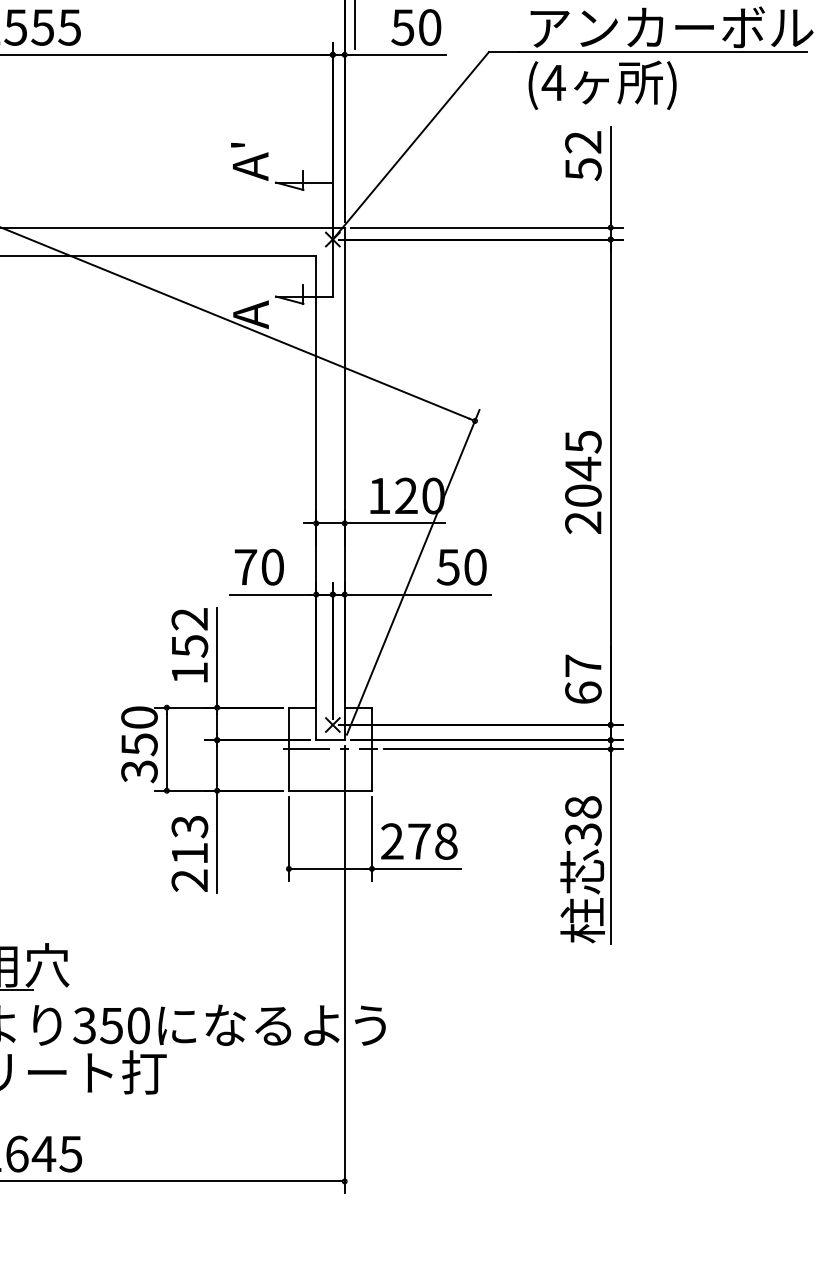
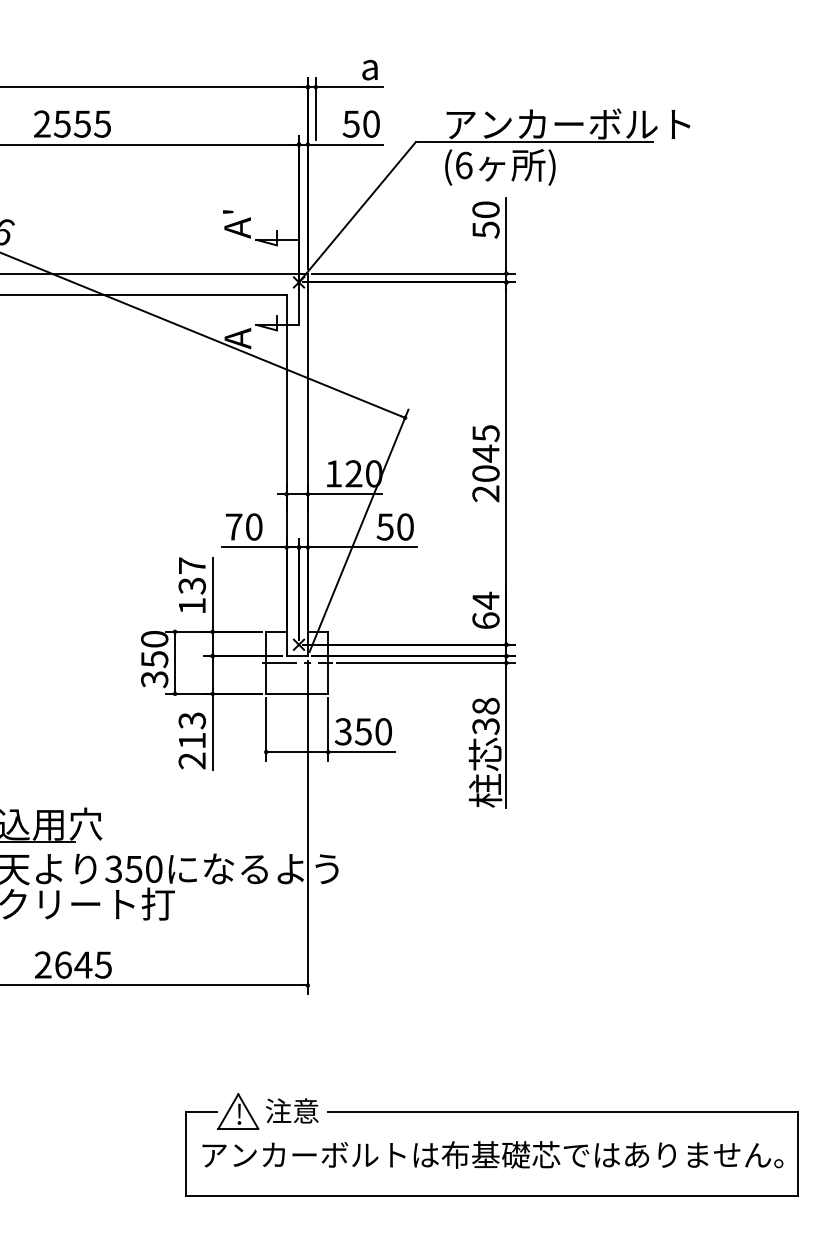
text: (553, 82) -> (463, 165), (4 -> (6
text: (582, 141) -> (485, 209), 52 -> 50
text: (188, 632) -> (191, 575), 152 -> 137
text: (582, 665) -> (485, 600), 67 -> 64
text: (419, 841) -> (363, 731), 278 -> 350

